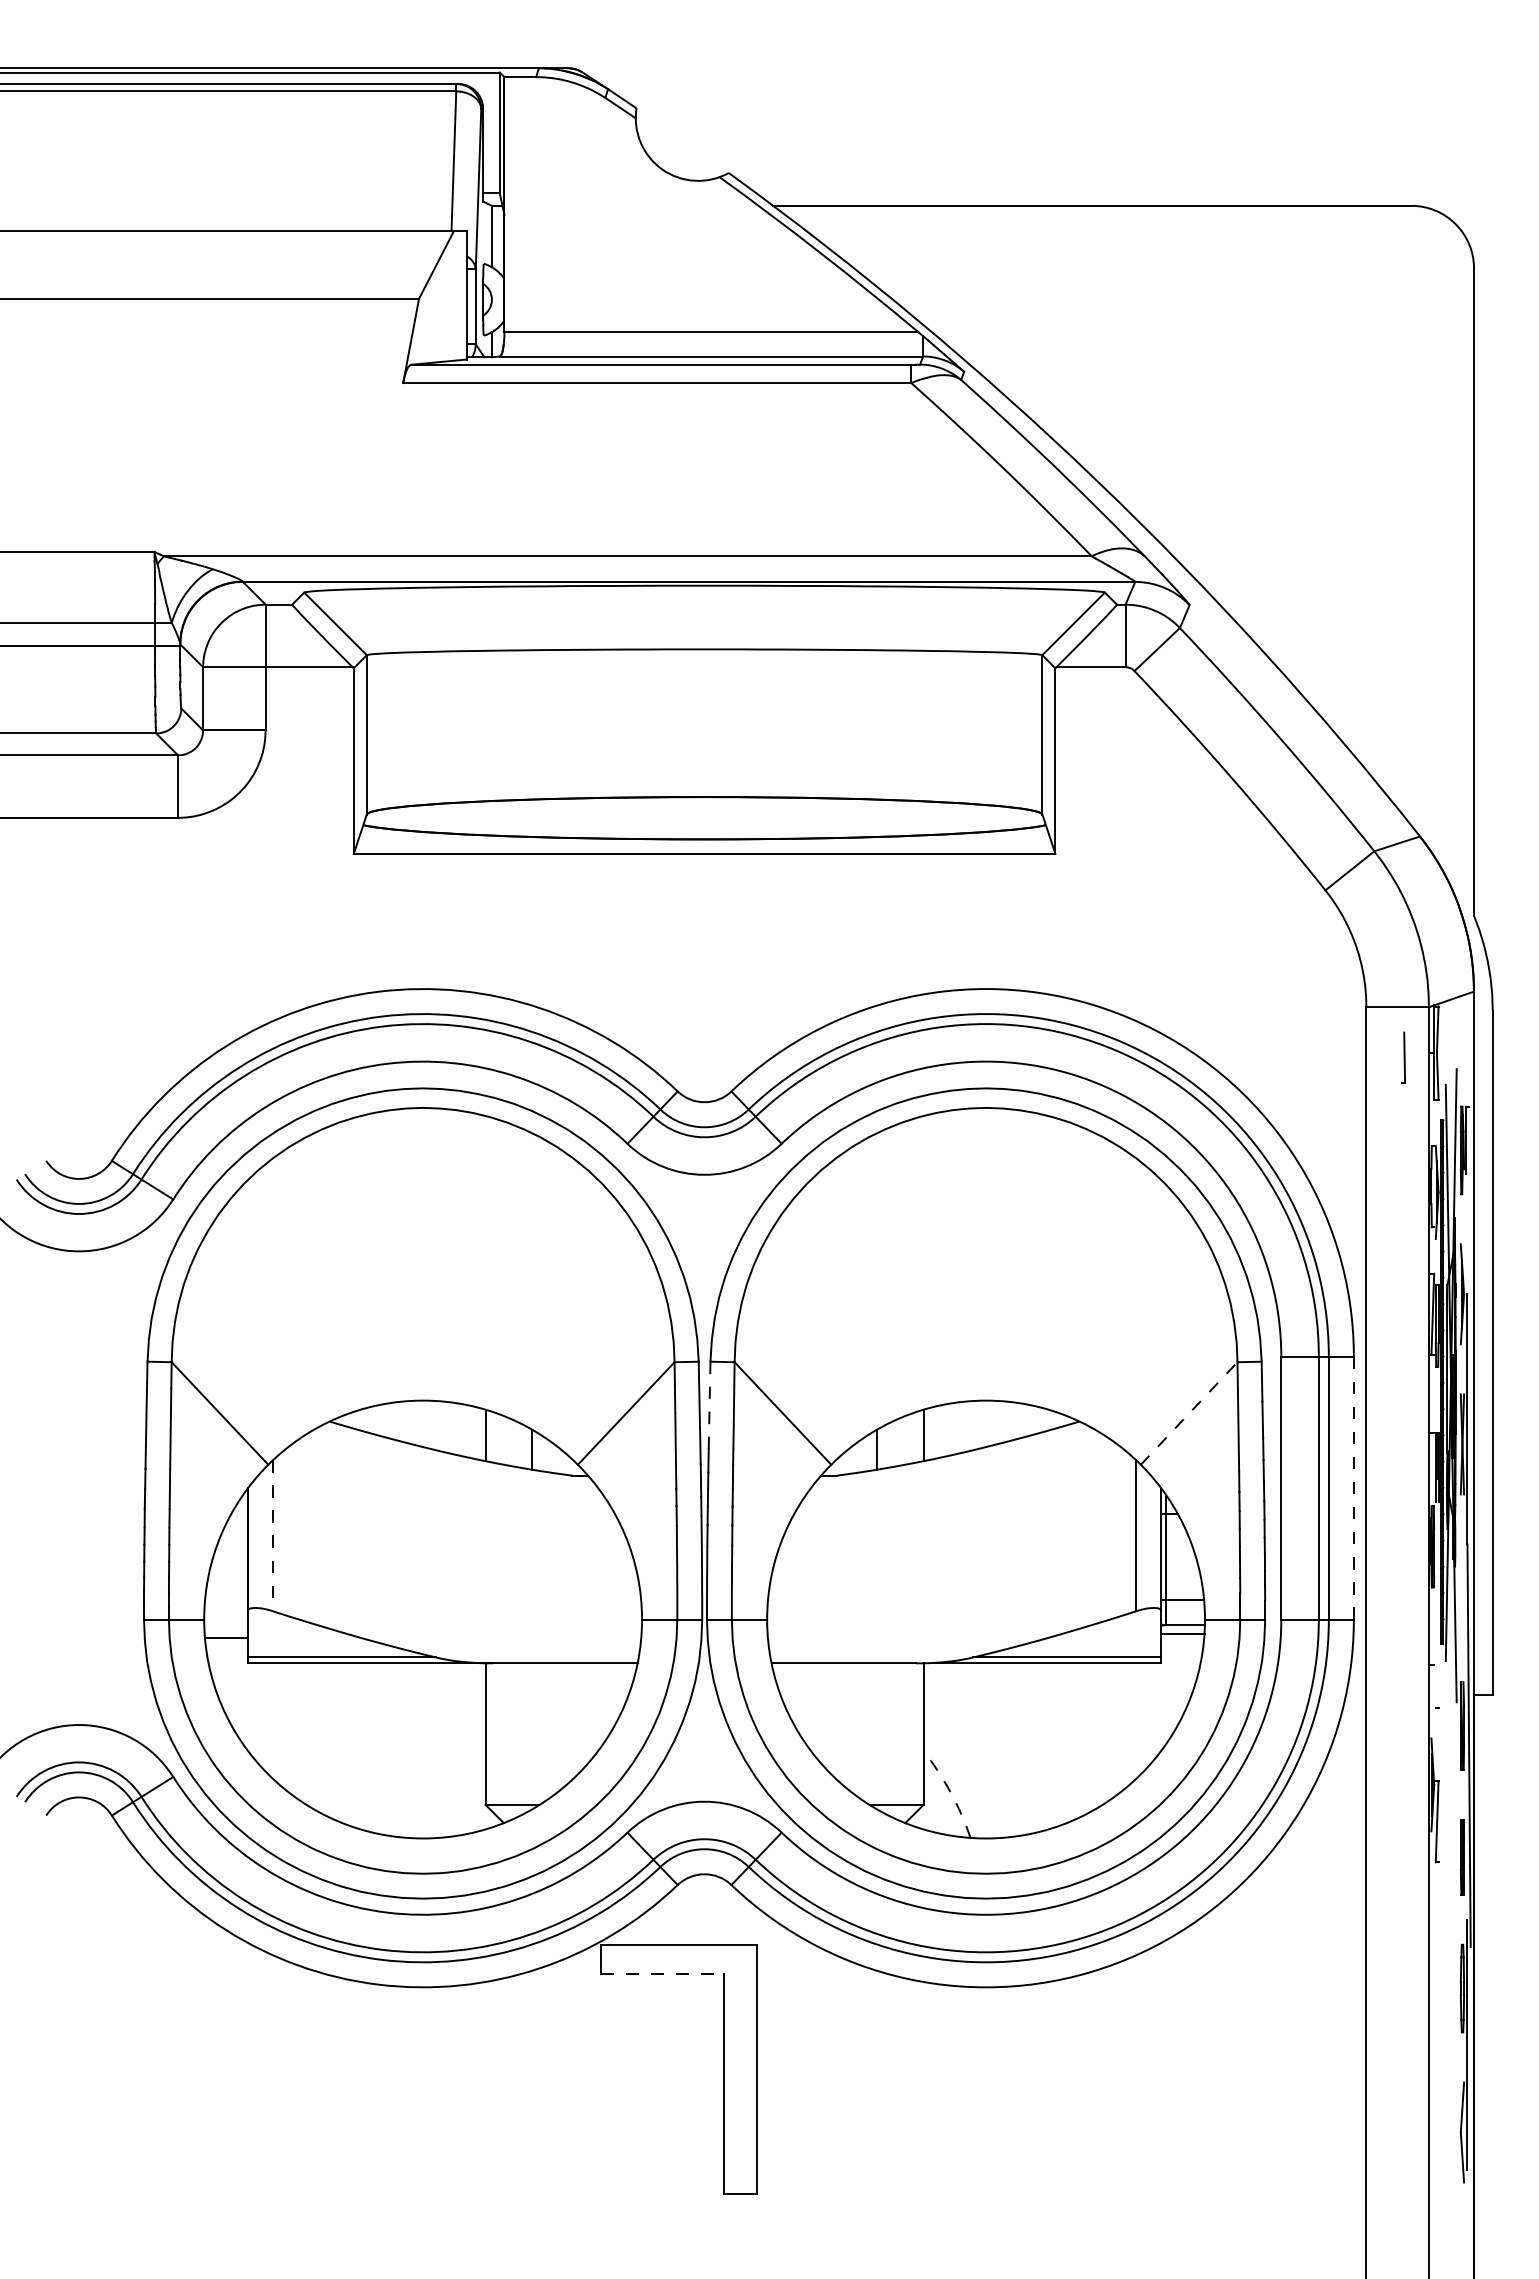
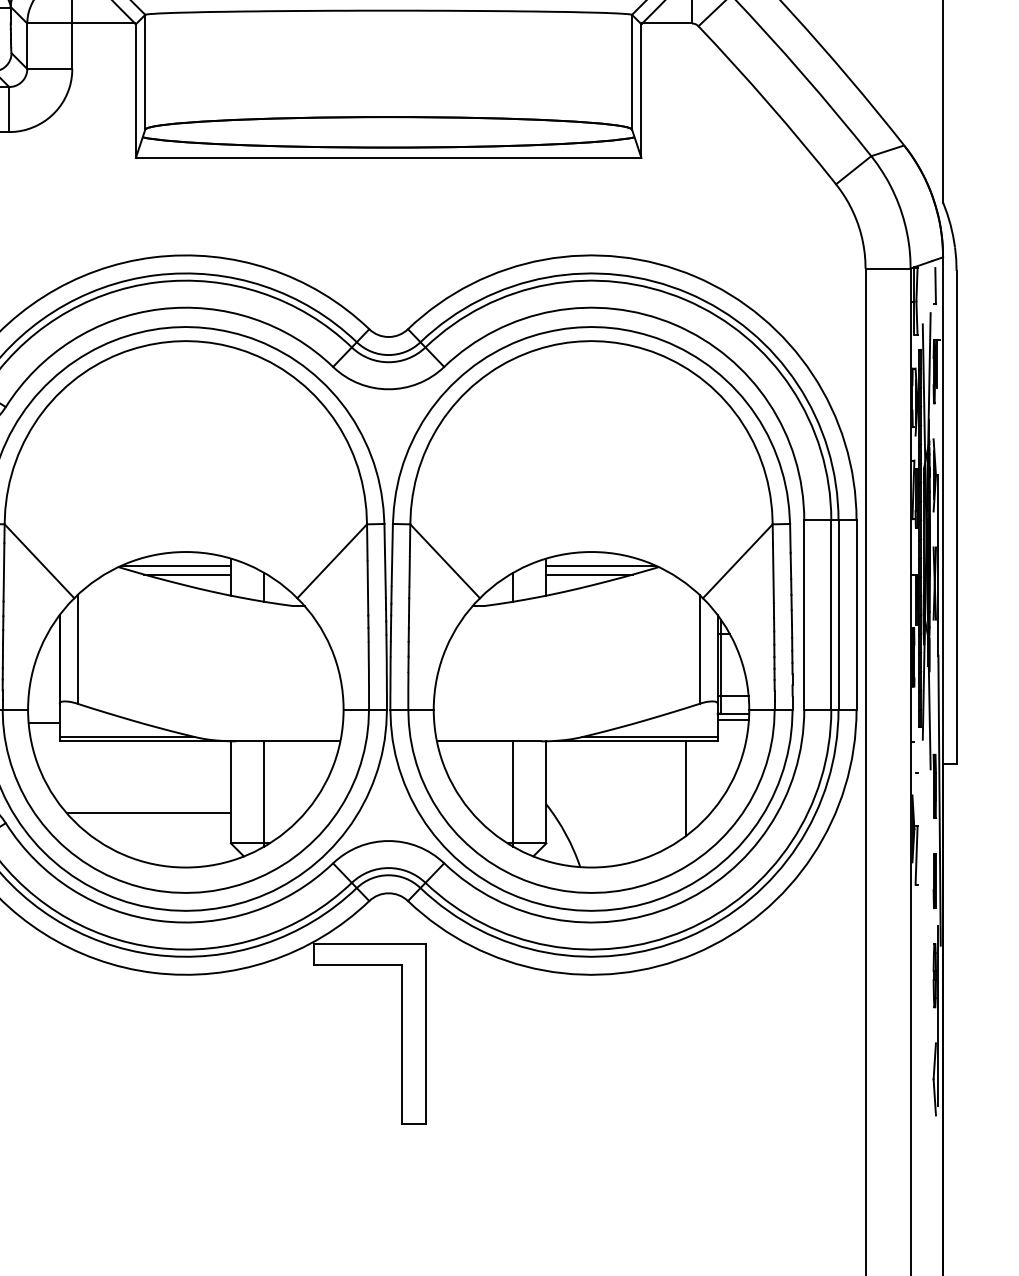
part: (1403, 1057) -> (934, 286), moved
line: (709, 1404) -> (392, 554), dashed -> solid
line: (1189, 1413) -> (738, 561), dashed -> solid
line: (409, 1419) -> (176, 565), added
line: (998, 1419) -> (600, 565), added
line: (425, 1431) -> (187, 574), added
line: (983, 1431) -> (589, 574), added
line: (1353, 1487) -> (856, 614), dashed -> solid
line: (273, 1536) -> (78, 649), dashed -> solid
line: (1117, 1728) -> (686, 788), added
line: (531, 1736) -> (263, 794), added
line: (877, 1736) -> (513, 794), added
line: (371, 1763) -> (148, 813), added
arc: (950, 1792) -> (565, 834), dashed -> solid
line: (663, 1974) -> (359, 965), dashed -> solid

